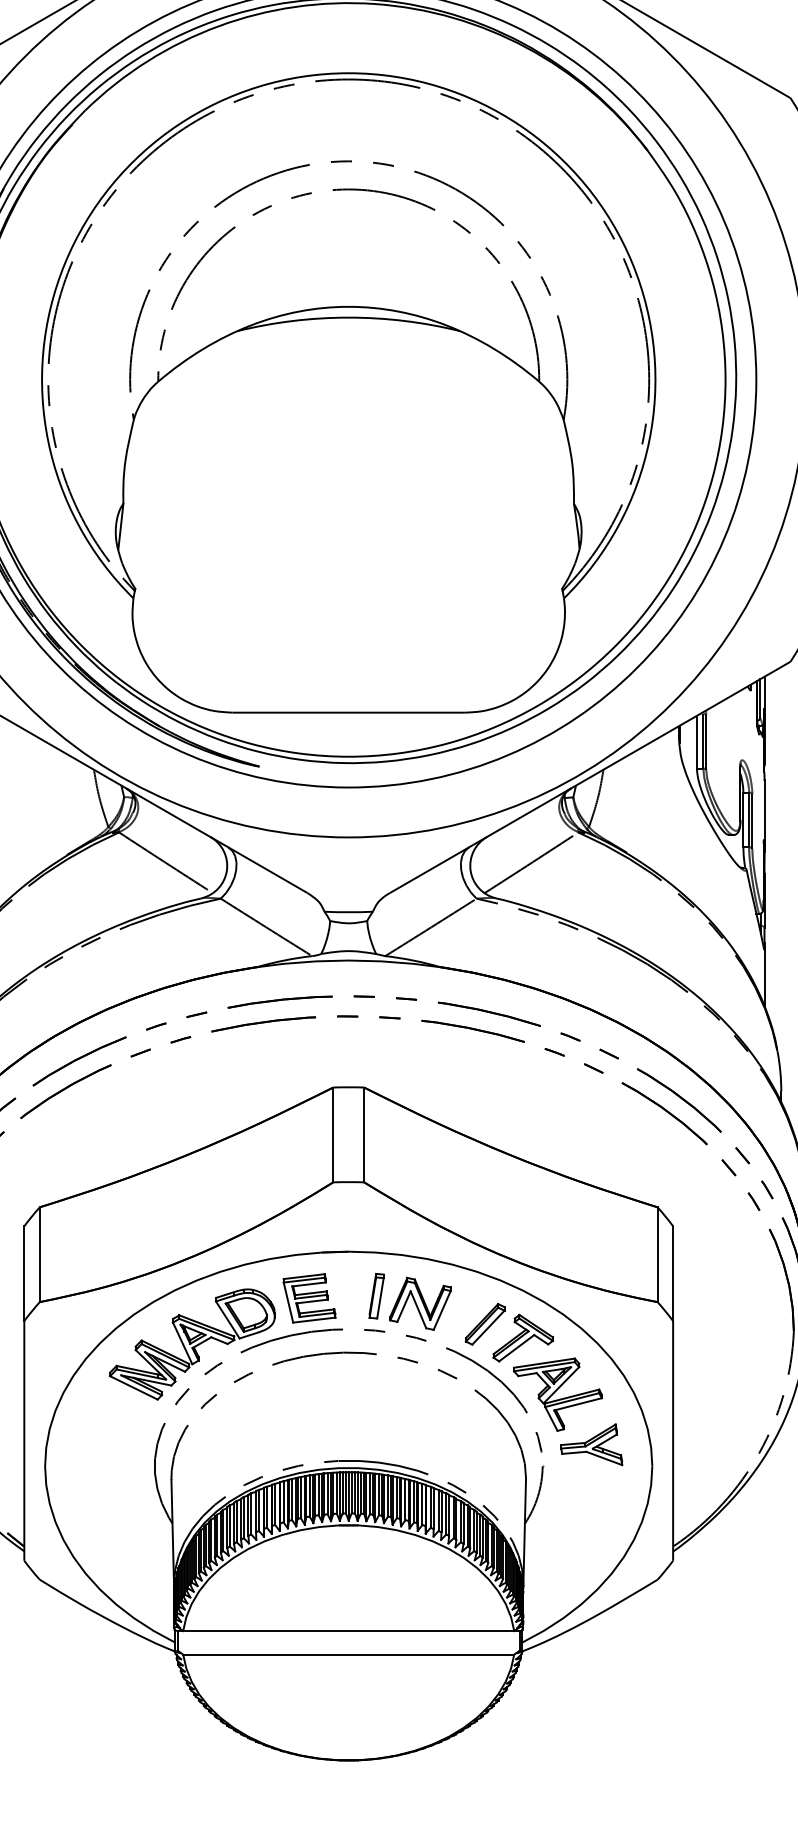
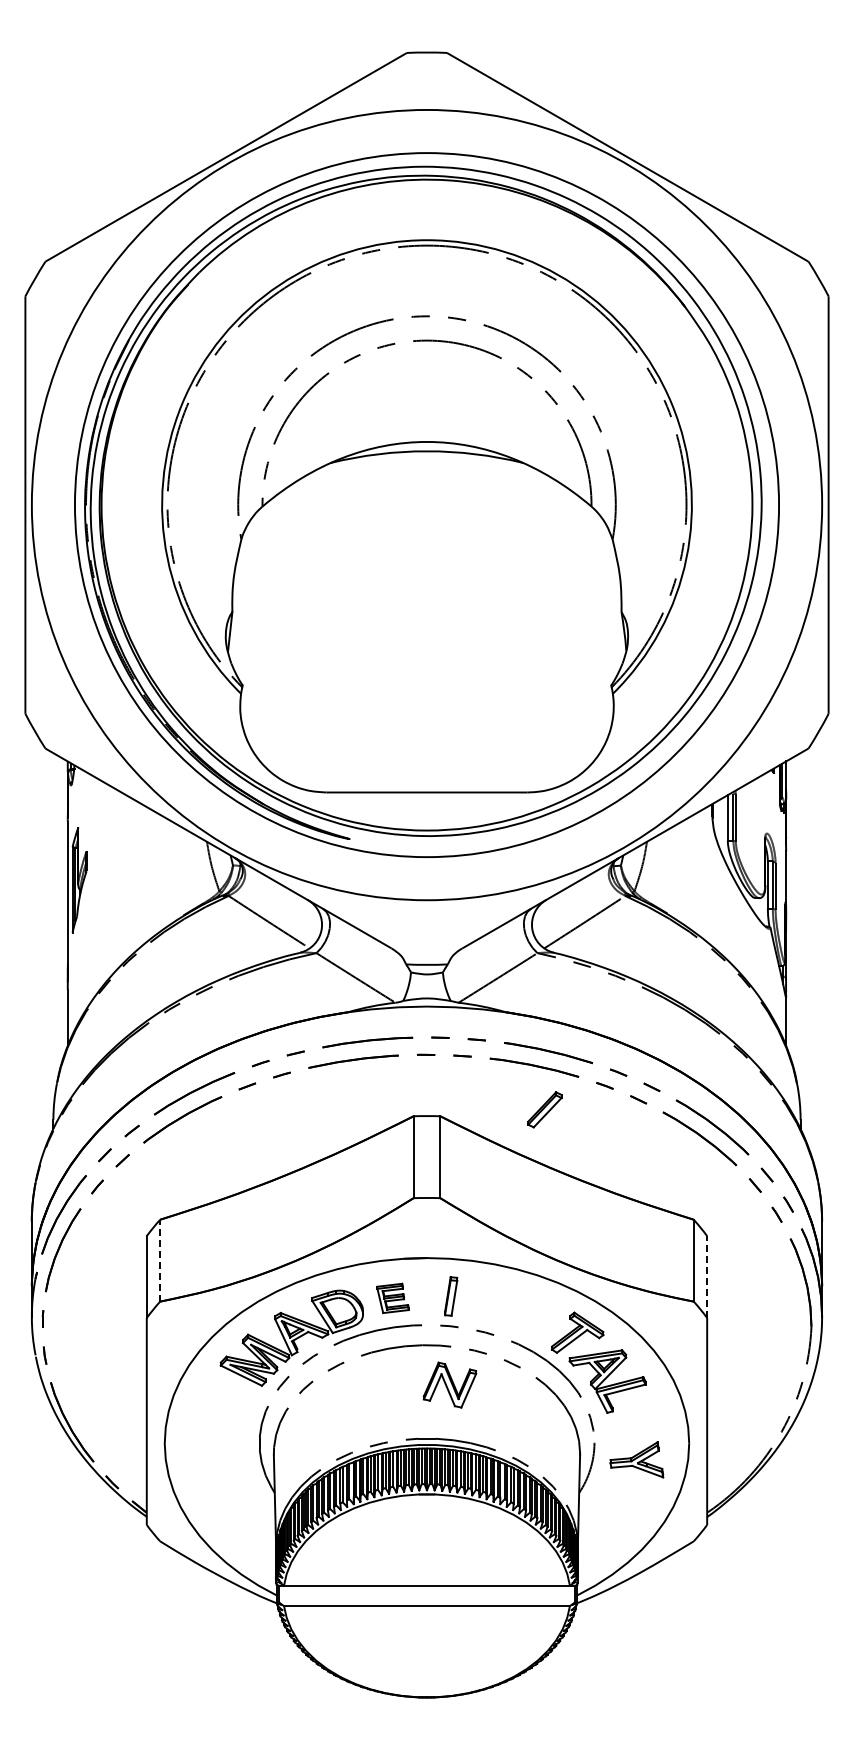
line: (40, 1254) -> (160, 1260), solid -> dashed
line: (673, 1274) -> (707, 1277), solid -> dashed
part: (308, 1298) -> (392, 1298), size x0.7
part: (419, 1303) -> (449, 1384), moved
part: (484, 1323) -> (544, 1109), moved
part: (591, 1444) -> (636, 1459), moved

